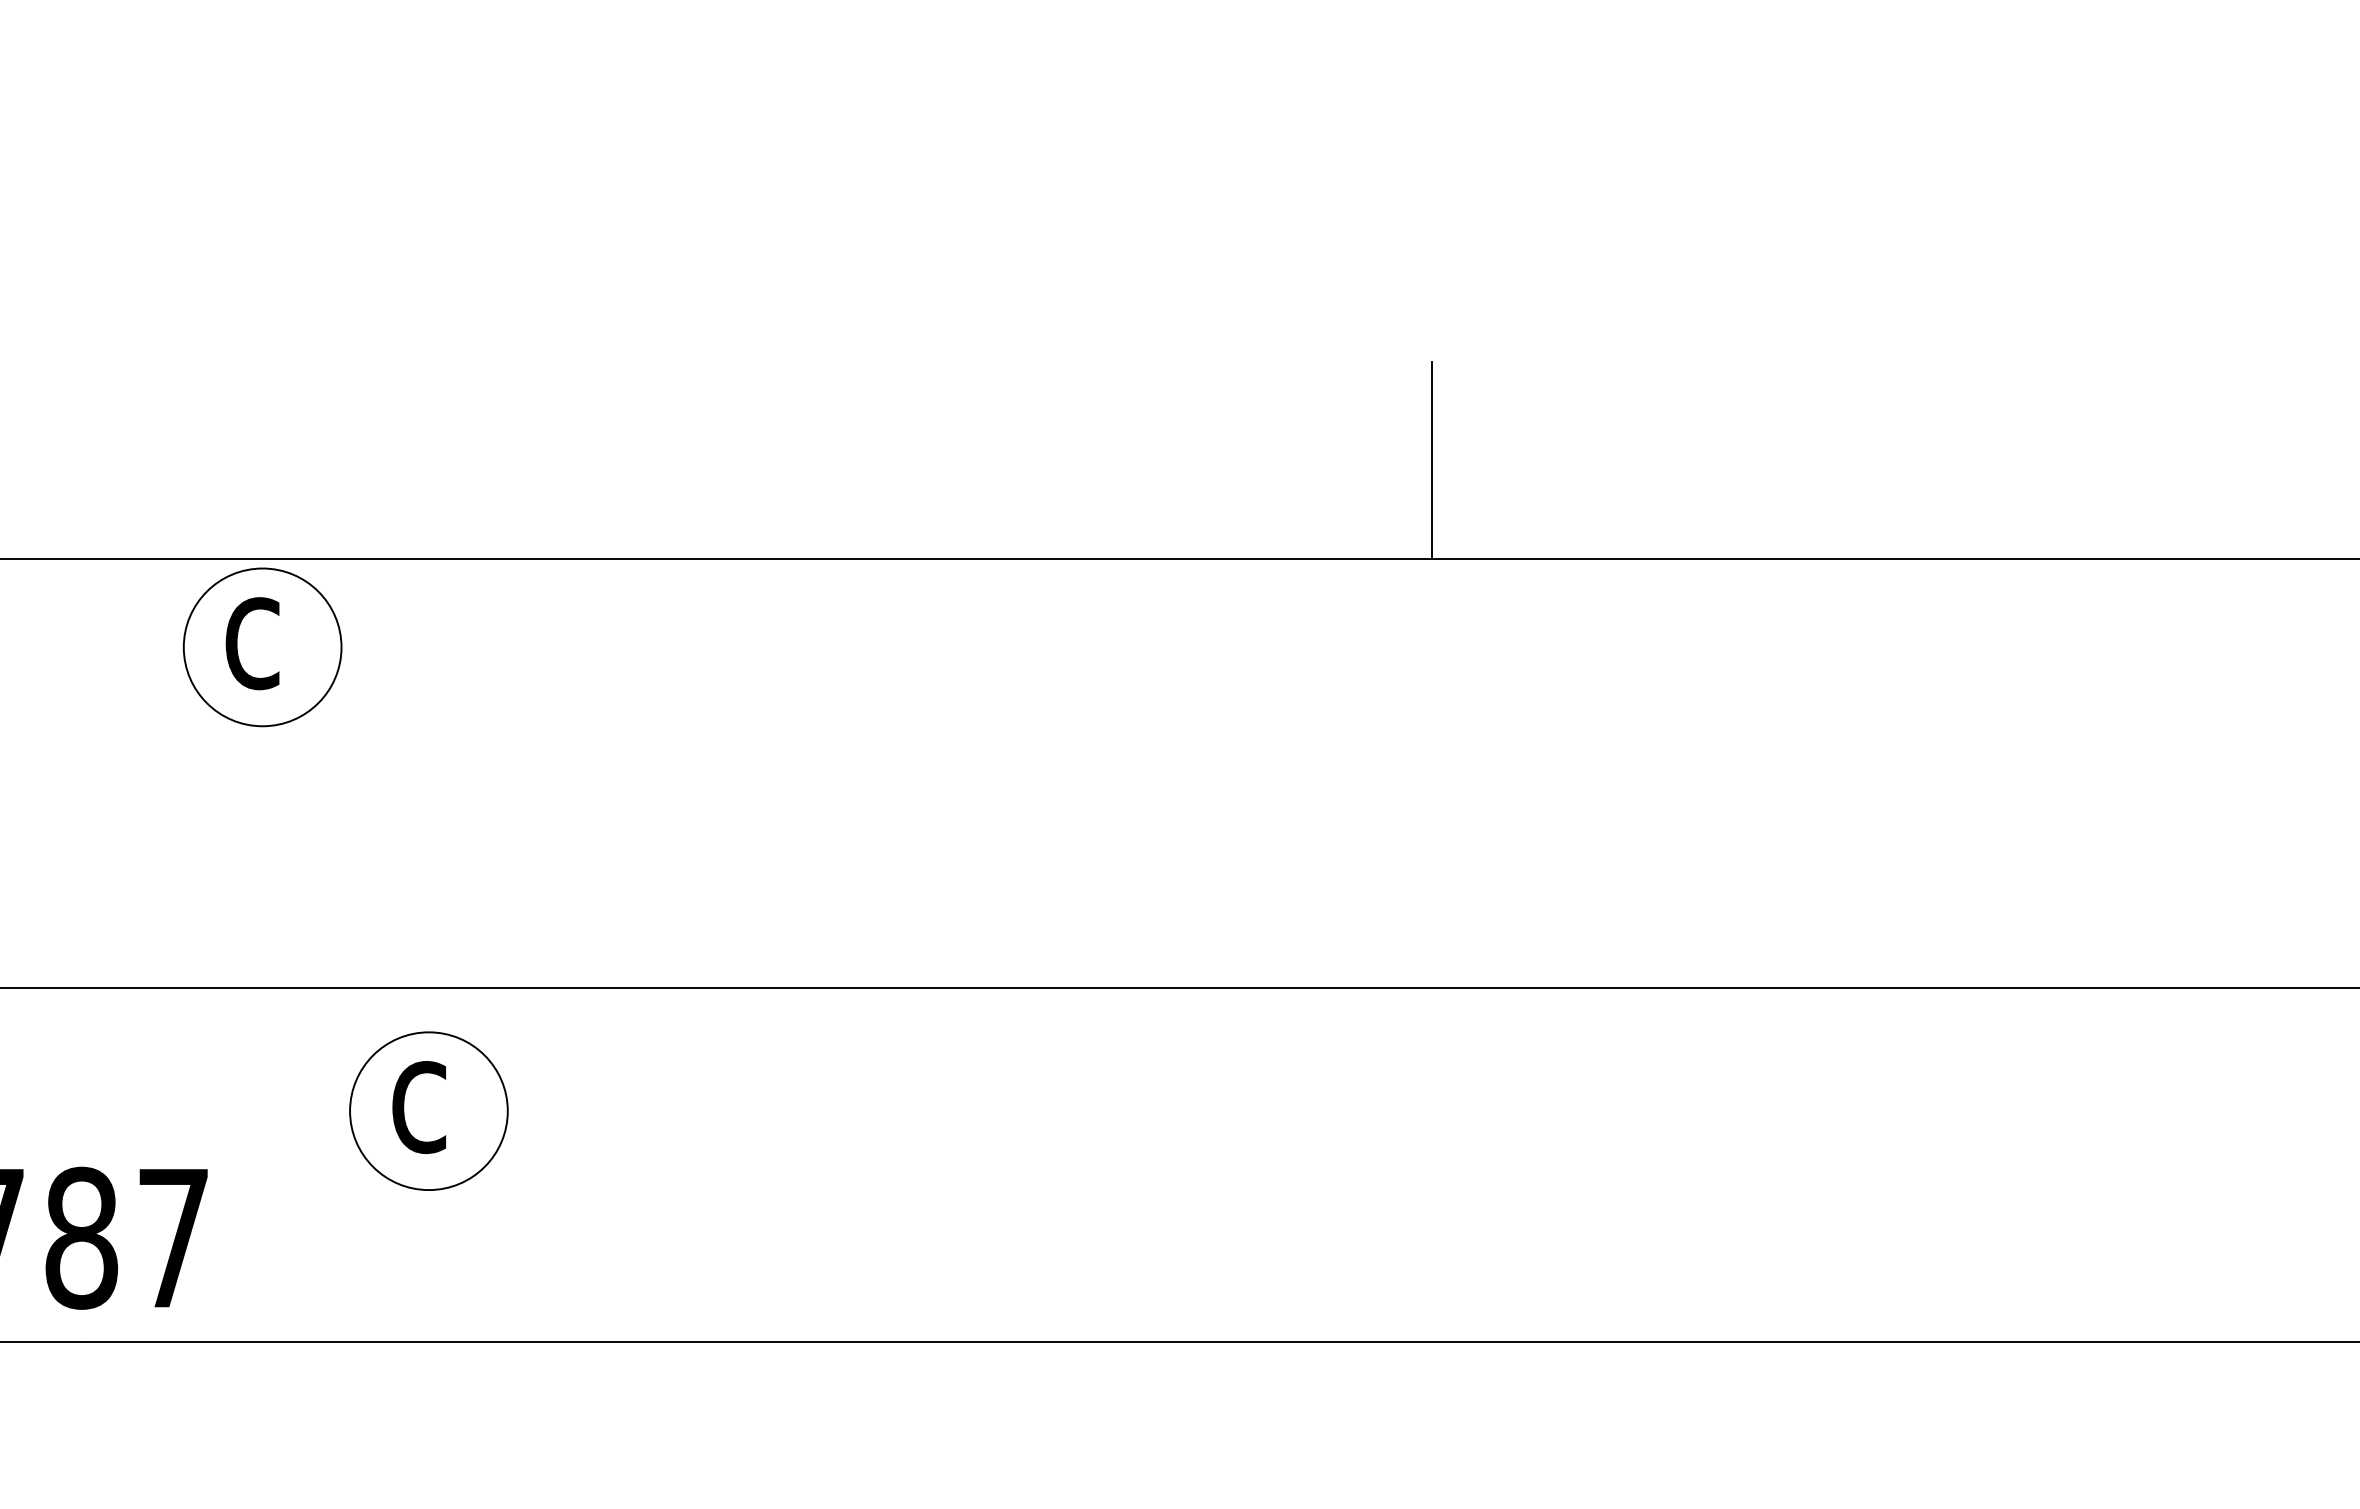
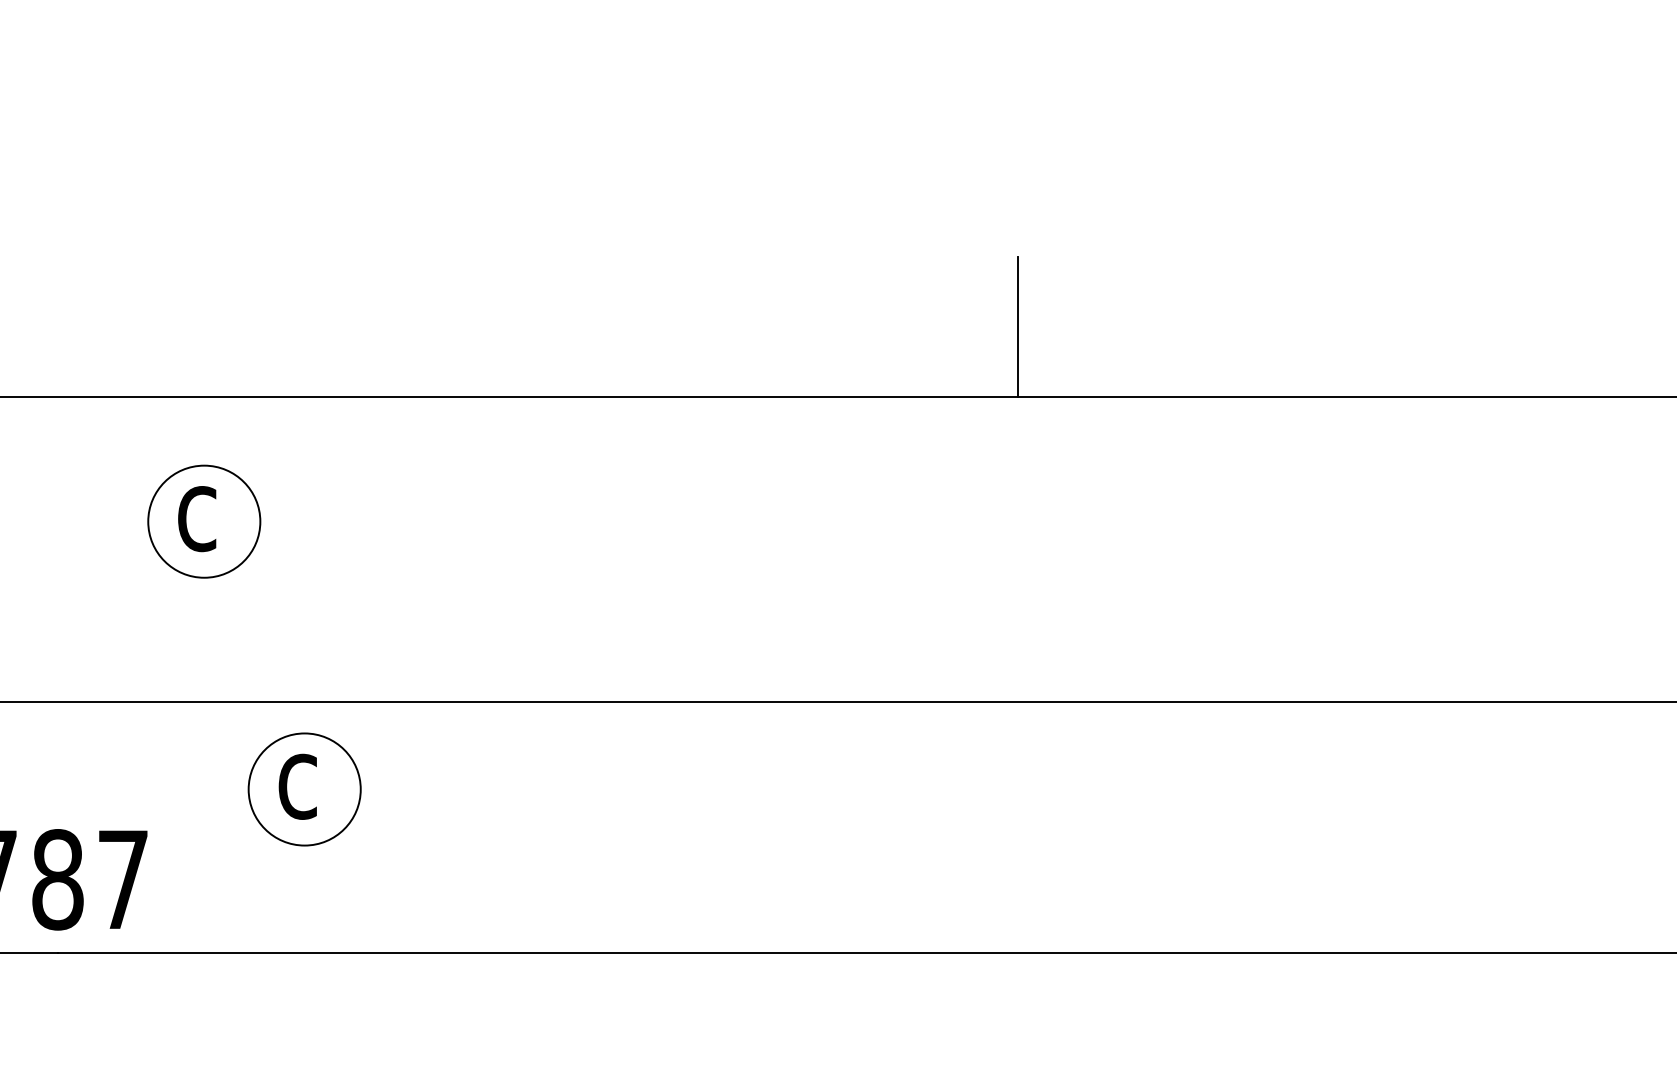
part: (262, 647) -> (204, 521), moved

